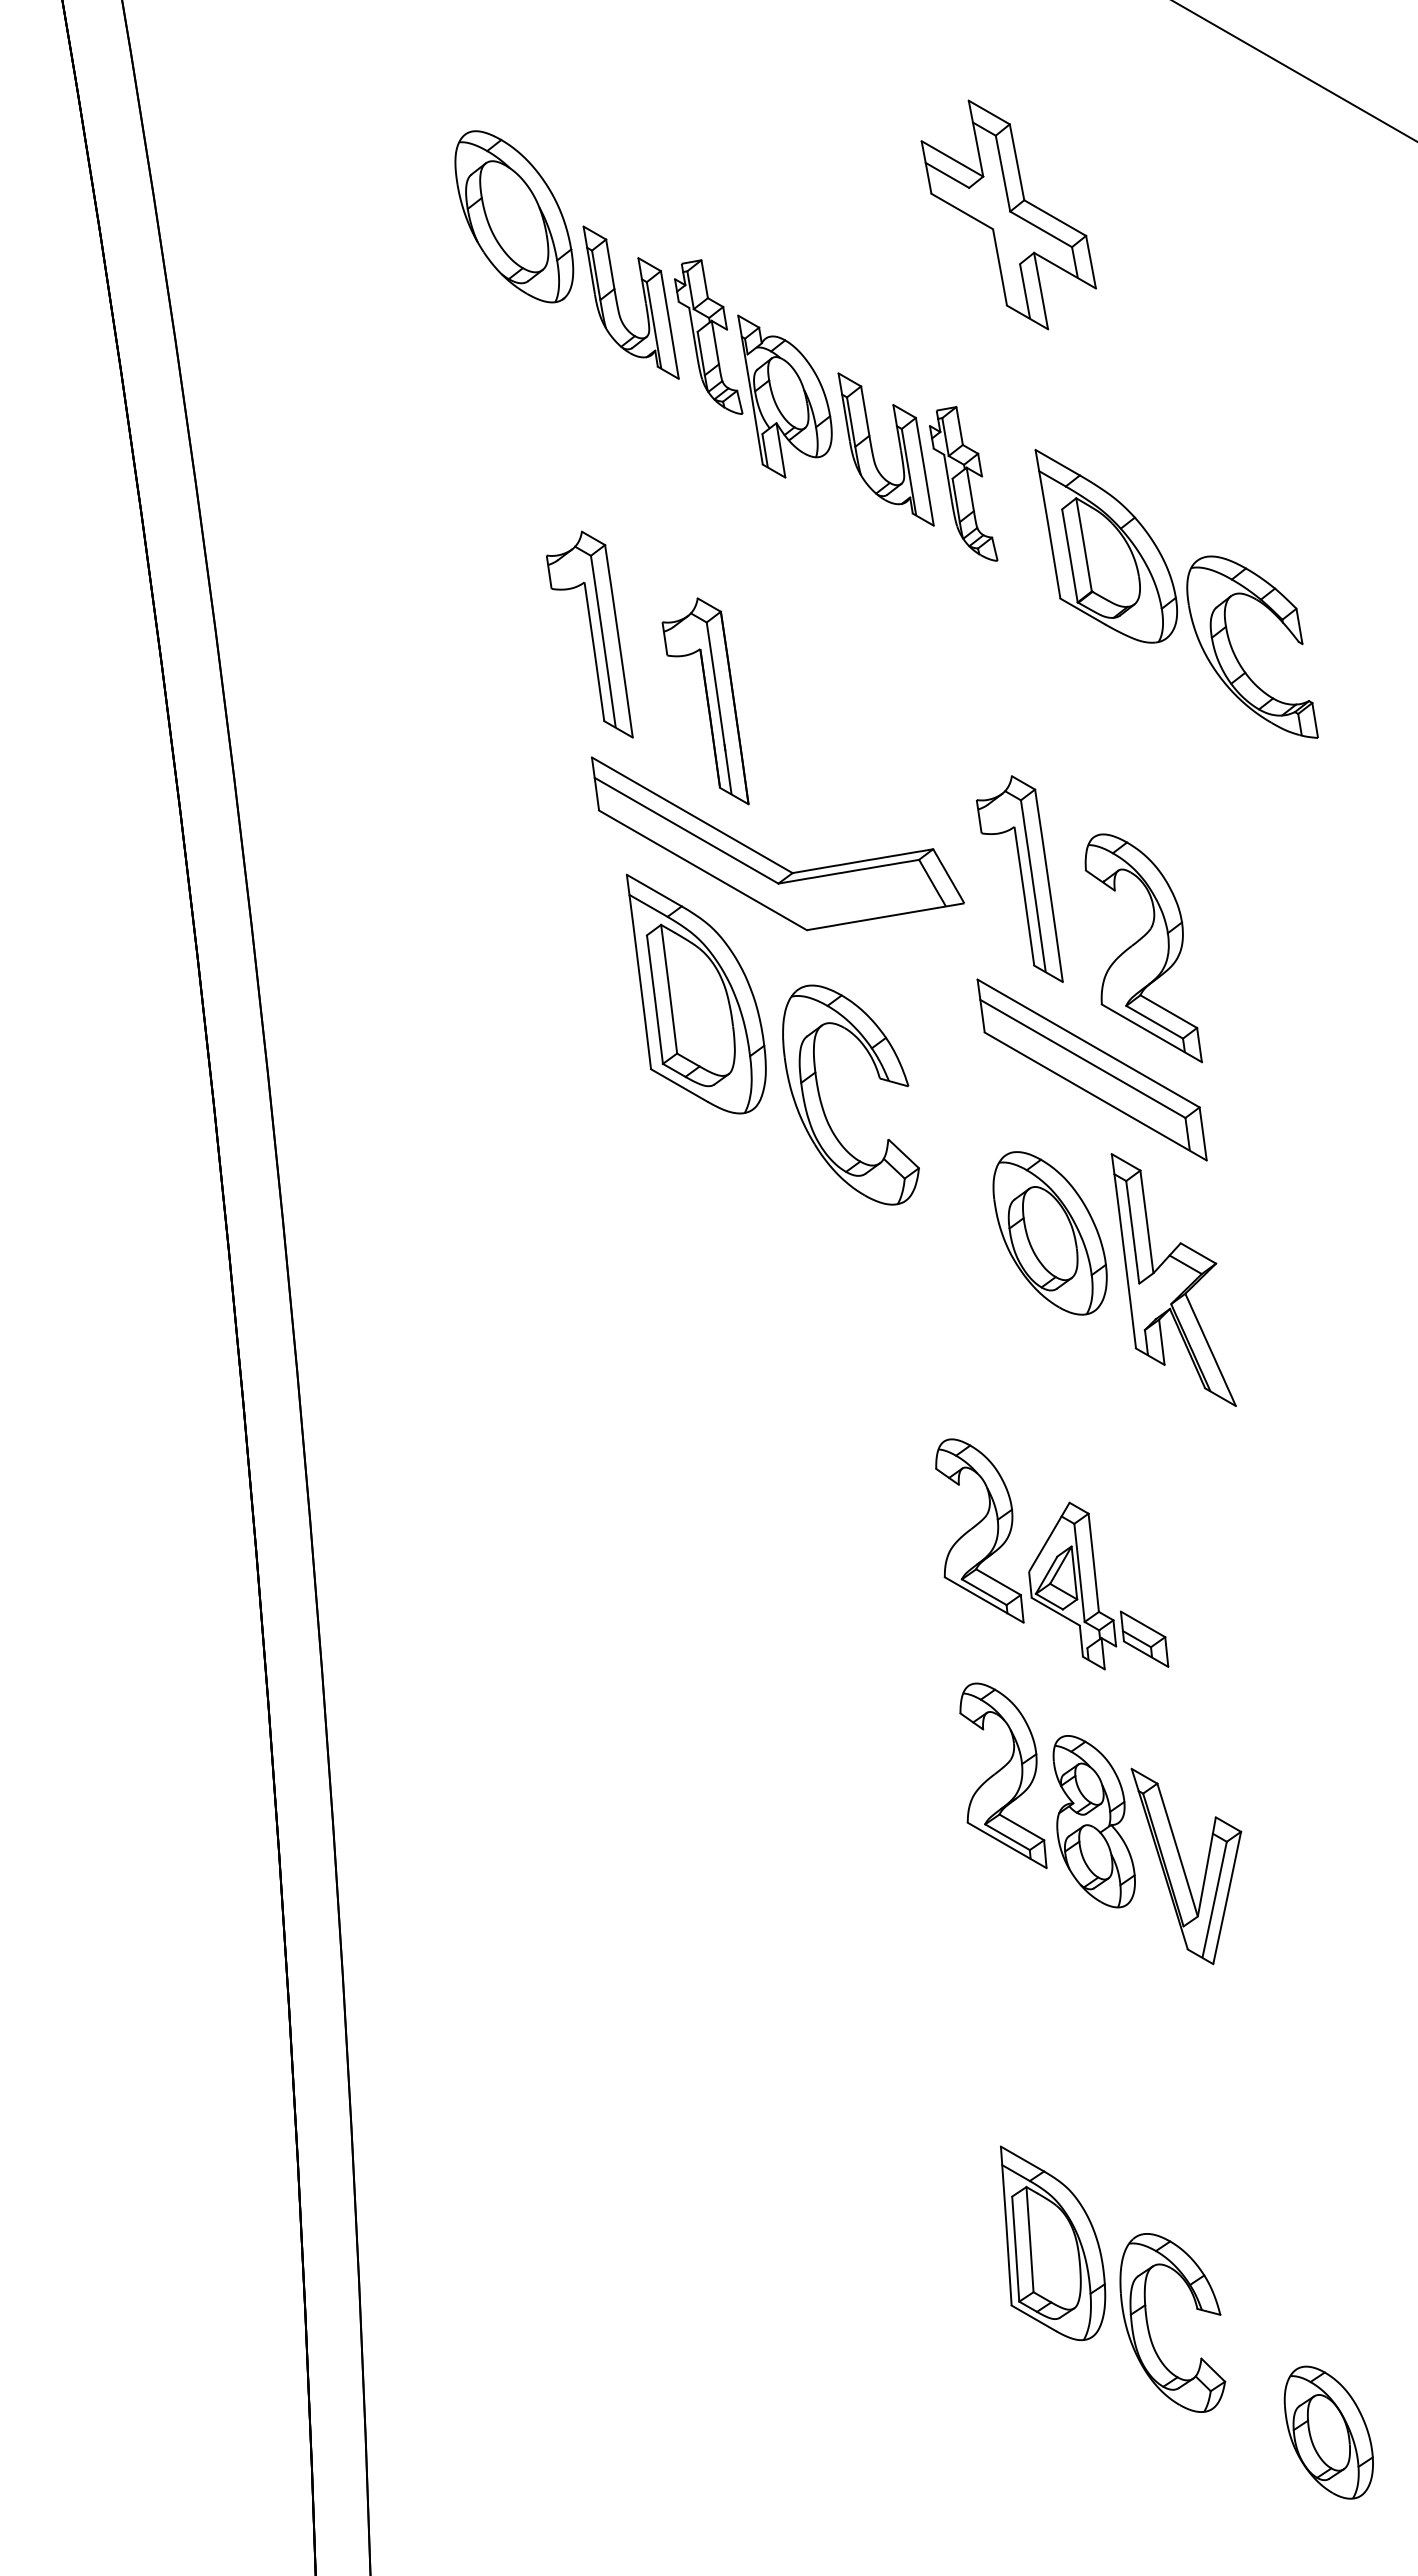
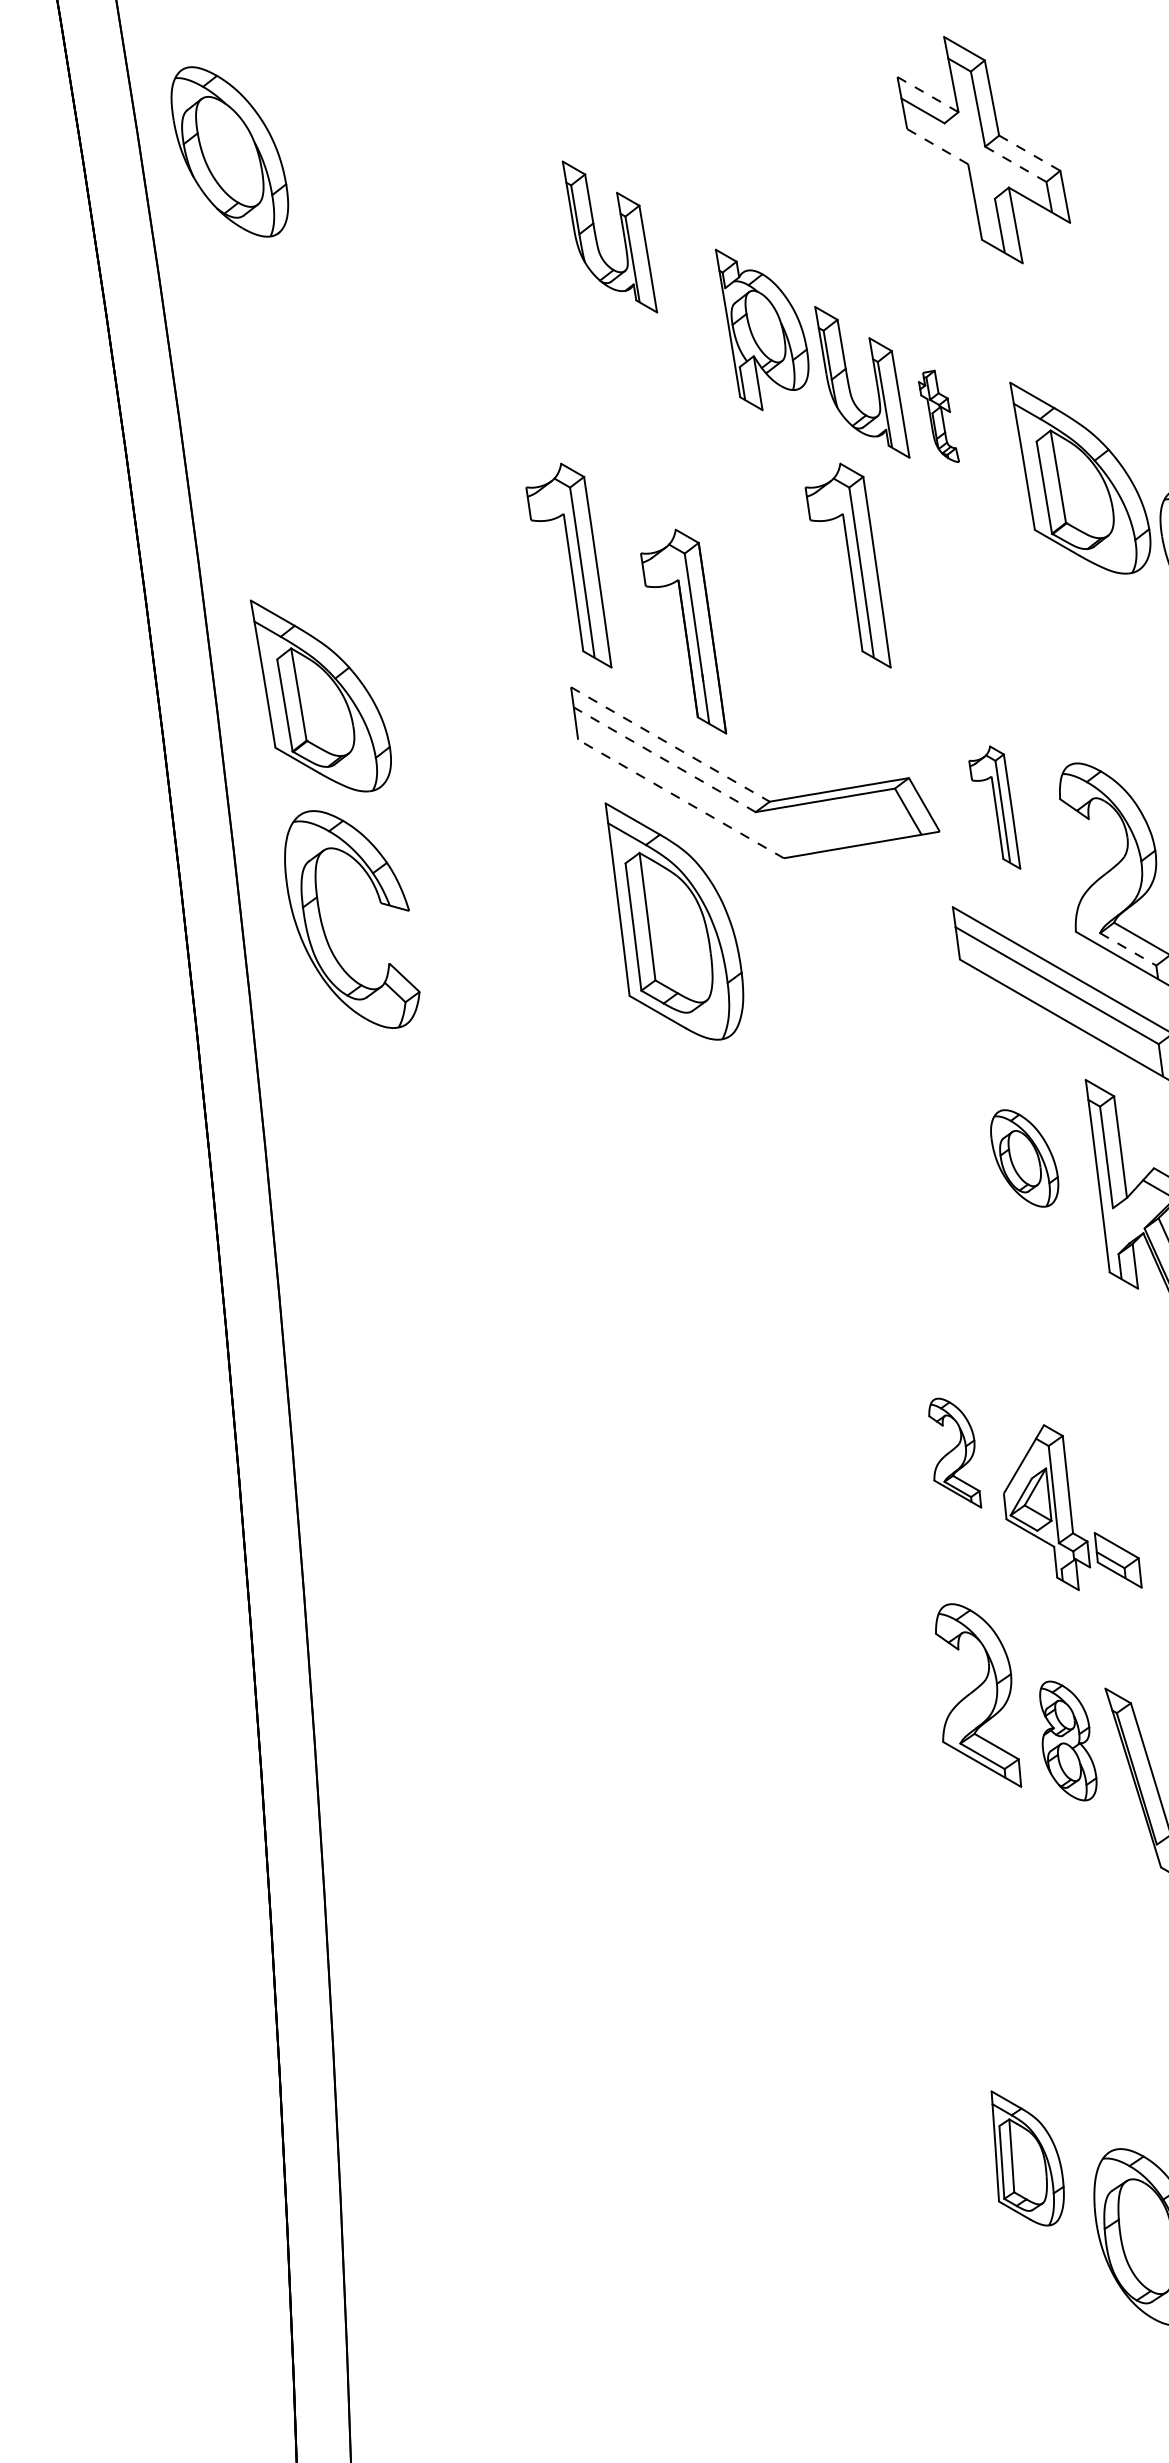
line: (952, 158) -> (928, 94), solid -> dashed
line: (962, 211) -> (937, 146), solid -> dashed
part: (514, 216) -> (230, 151), moved
line: (1055, 218) -> (1030, 153), solid -> dashed
line: (1041, 229) -> (1016, 164), solid -> dashed
part: (708, 336) -> (686, 270), removed
part: (963, 483) -> (938, 415), size x0.6
part: (871, 634) -> (847, 565), added
part: (338, 765) -> (320, 695), added
line: (692, 815) -> (670, 744), solid -> dashed
line: (686, 830) -> (664, 759), solid -> dashed
line: (702, 870) -> (680, 799), solid -> dashed
part: (1019, 878) -> (994, 807), size x0.6
line: (1154, 1022) -> (1128, 949), solid -> dashed
part: (822, 1103) -> (324, 927), moved
part: (1049, 1233) -> (1024, 1158), size x0.6
part: (979, 1530) -> (954, 1452), size x0.6
part: (1093, 1821) -> (1067, 1740), size x0.7
part: (1053, 2243) -> (1028, 2158), size x0.7

